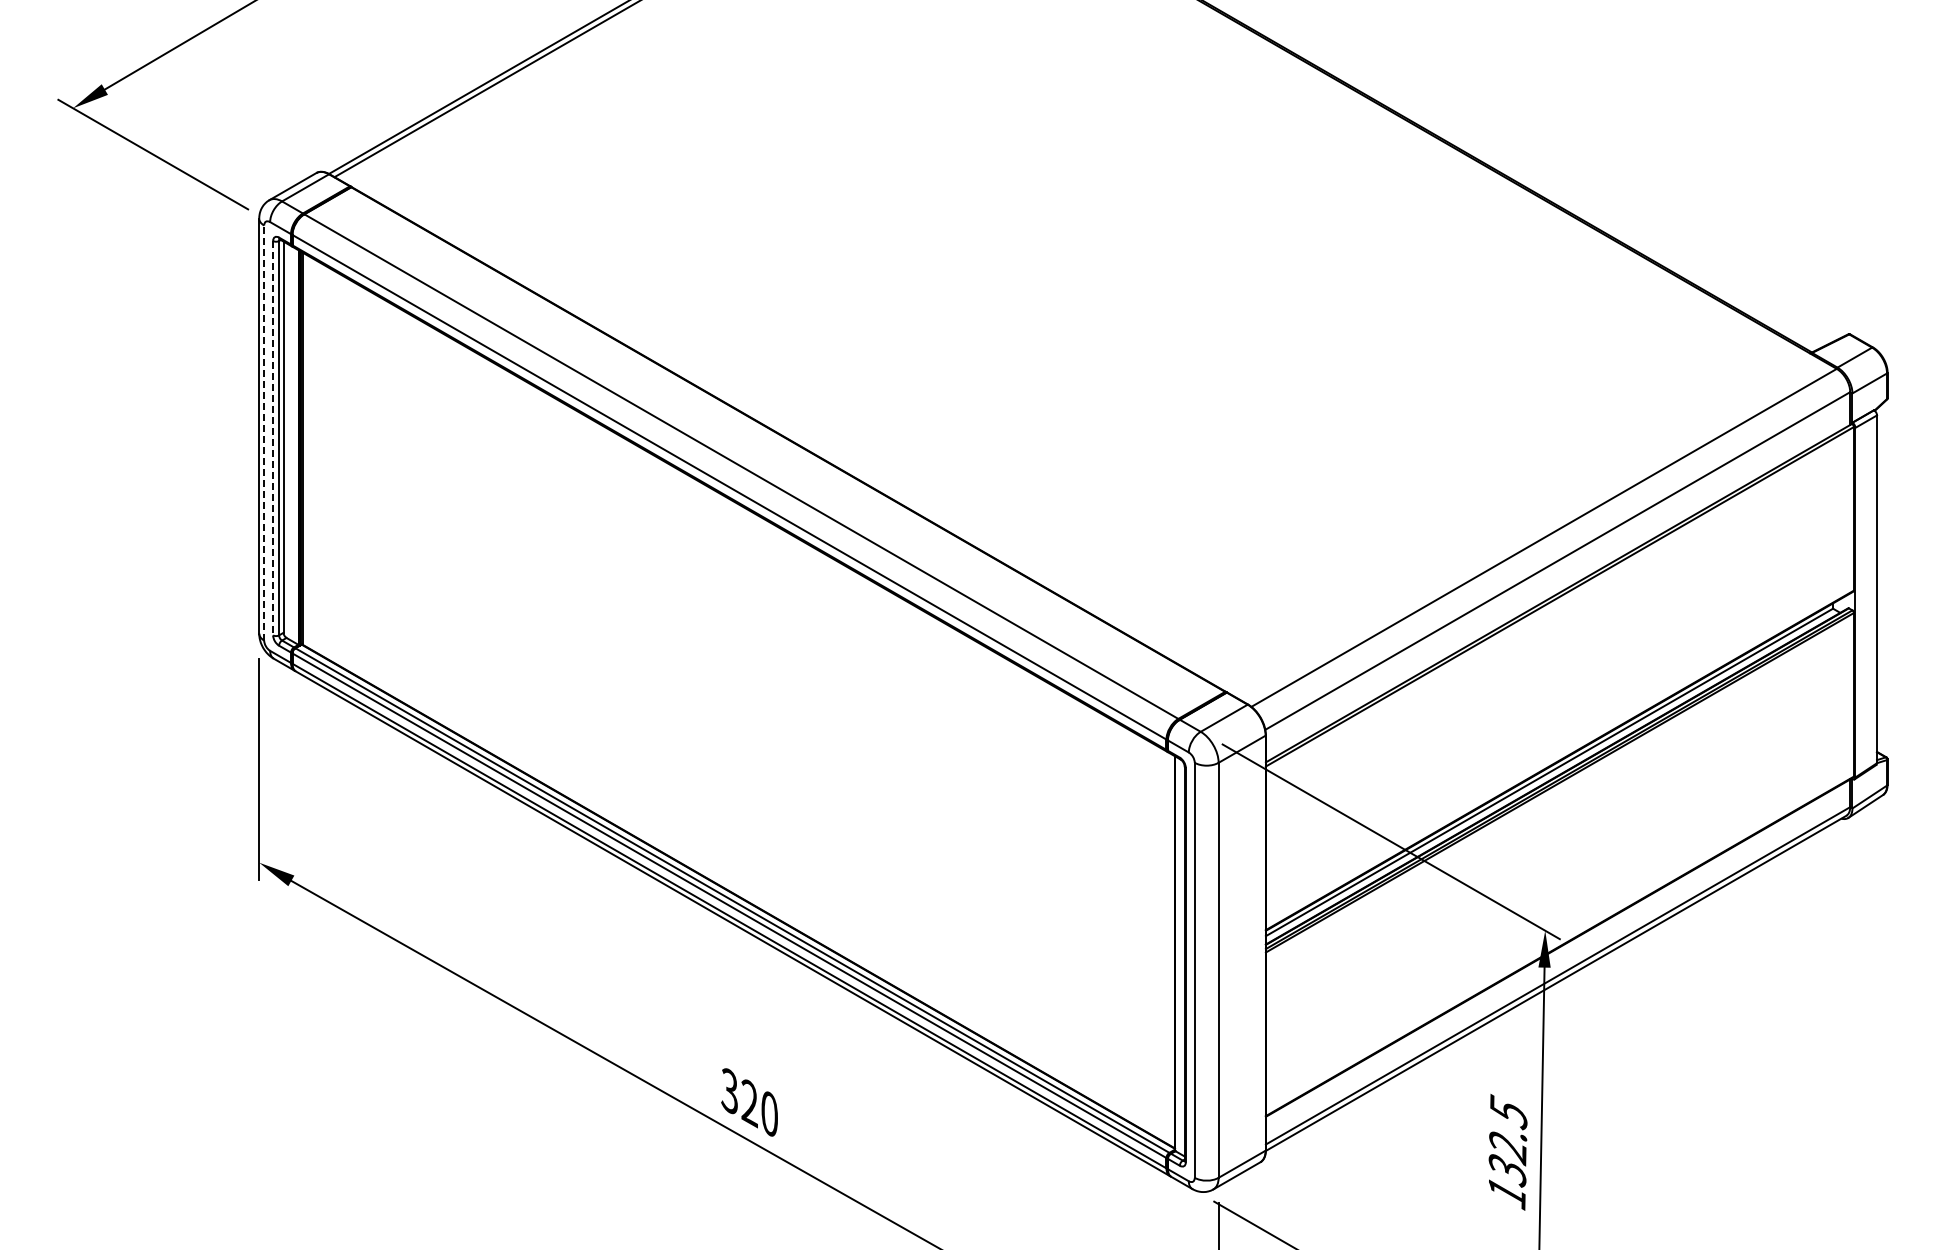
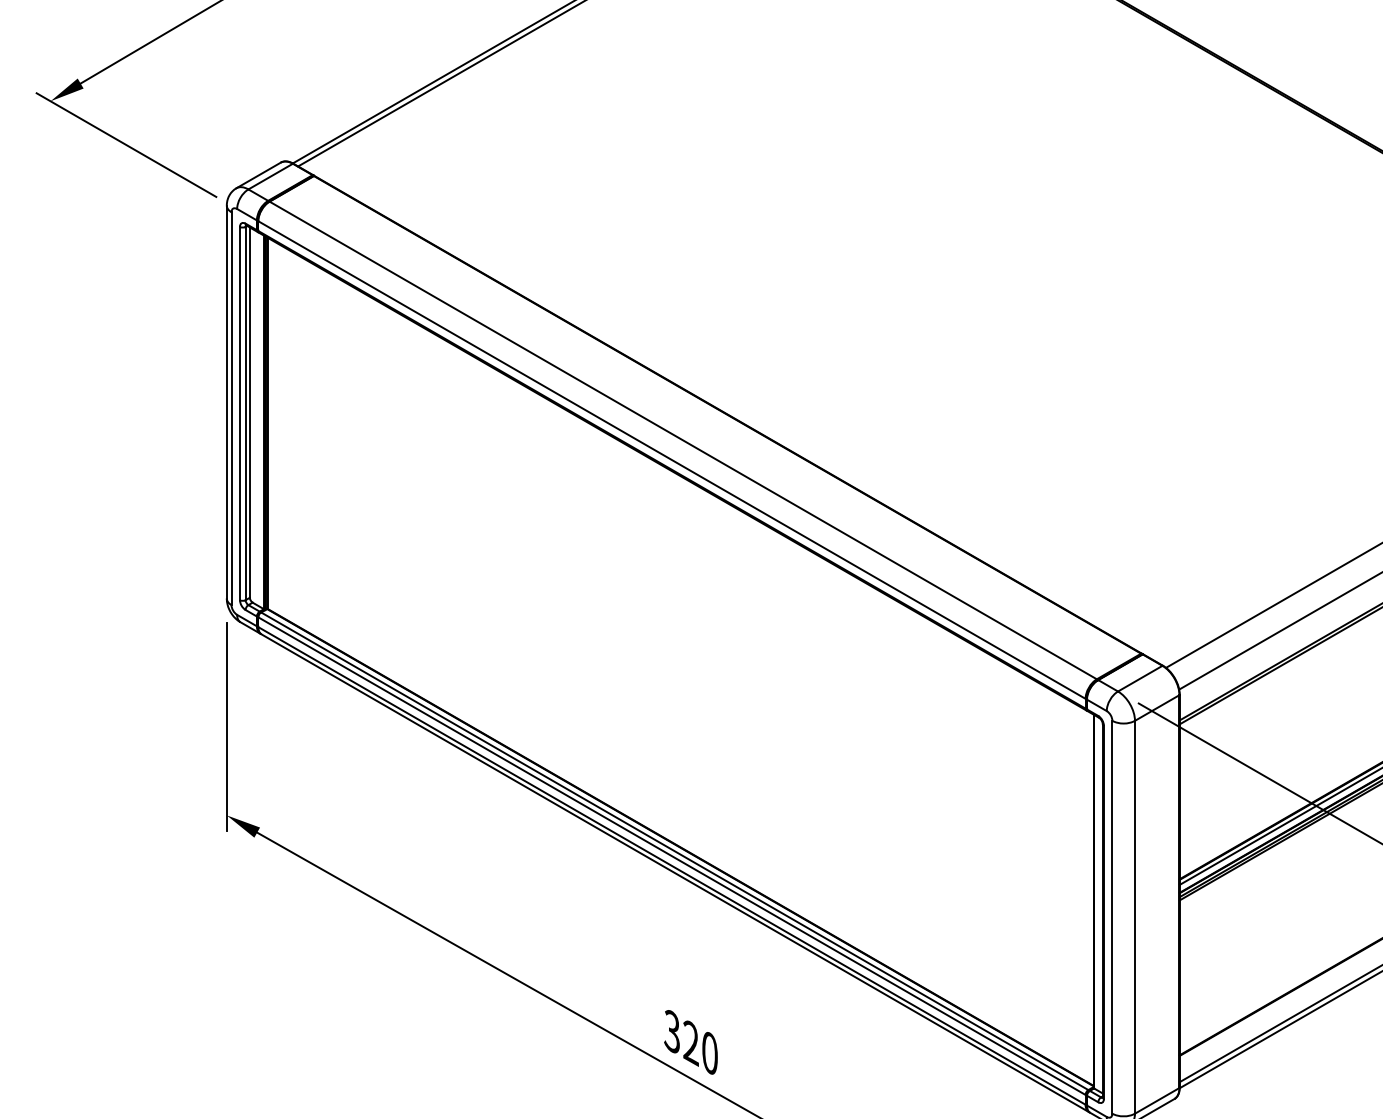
line: (264, 433) -> (231, 409), dashed -> solid
line: (273, 438) -> (240, 413), dashed -> solid

